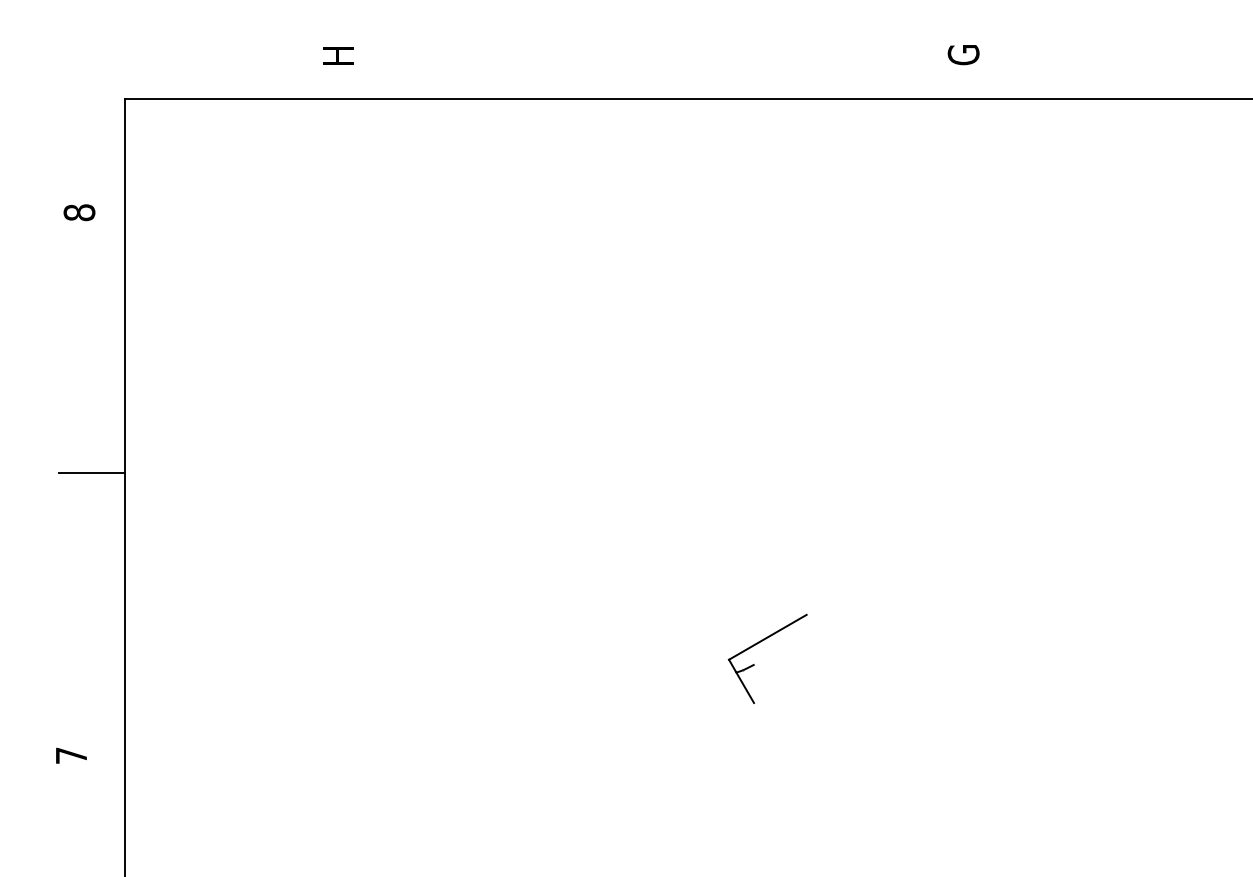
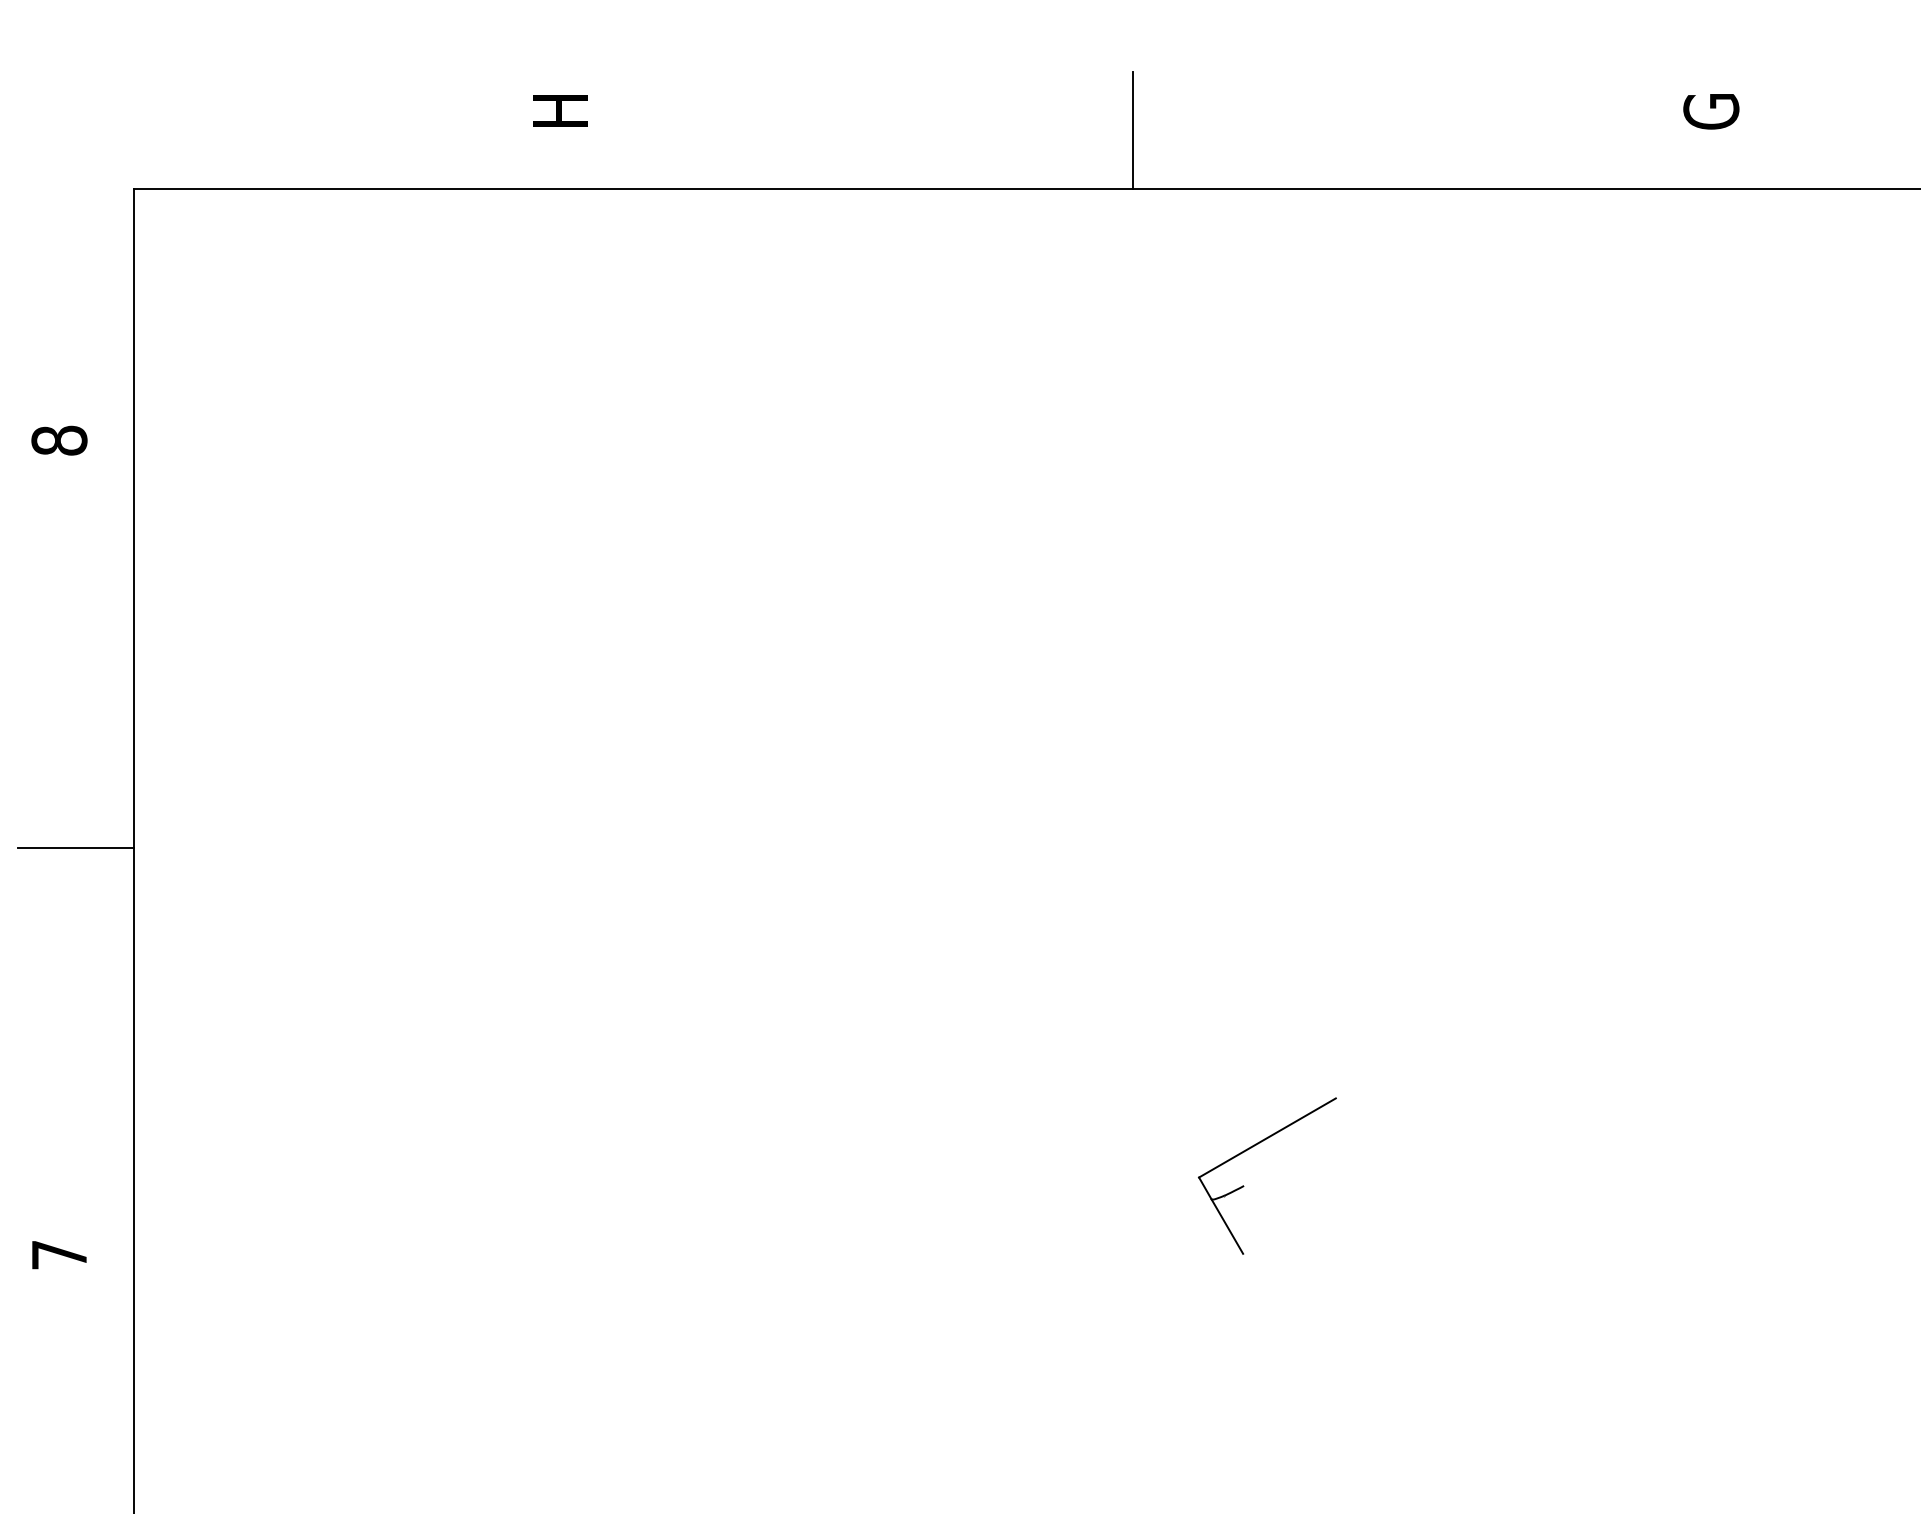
text: (338, 55) -> (560, 110), moved
text: (963, 55) -> (1711, 112), moved
line: (691, 65) -> (1132, 130), added
text: (79, 212) -> (59, 440), moved
text: (71, 755) -> (59, 1254), moved

